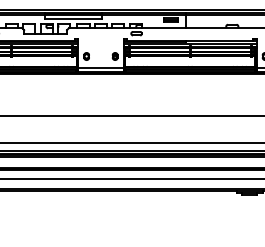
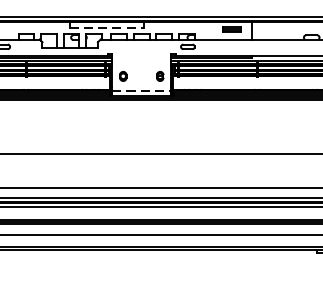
line: (73, 19) -> (106, 28), solid -> dashed
line: (100, 67) -> (141, 90), solid -> dashed

